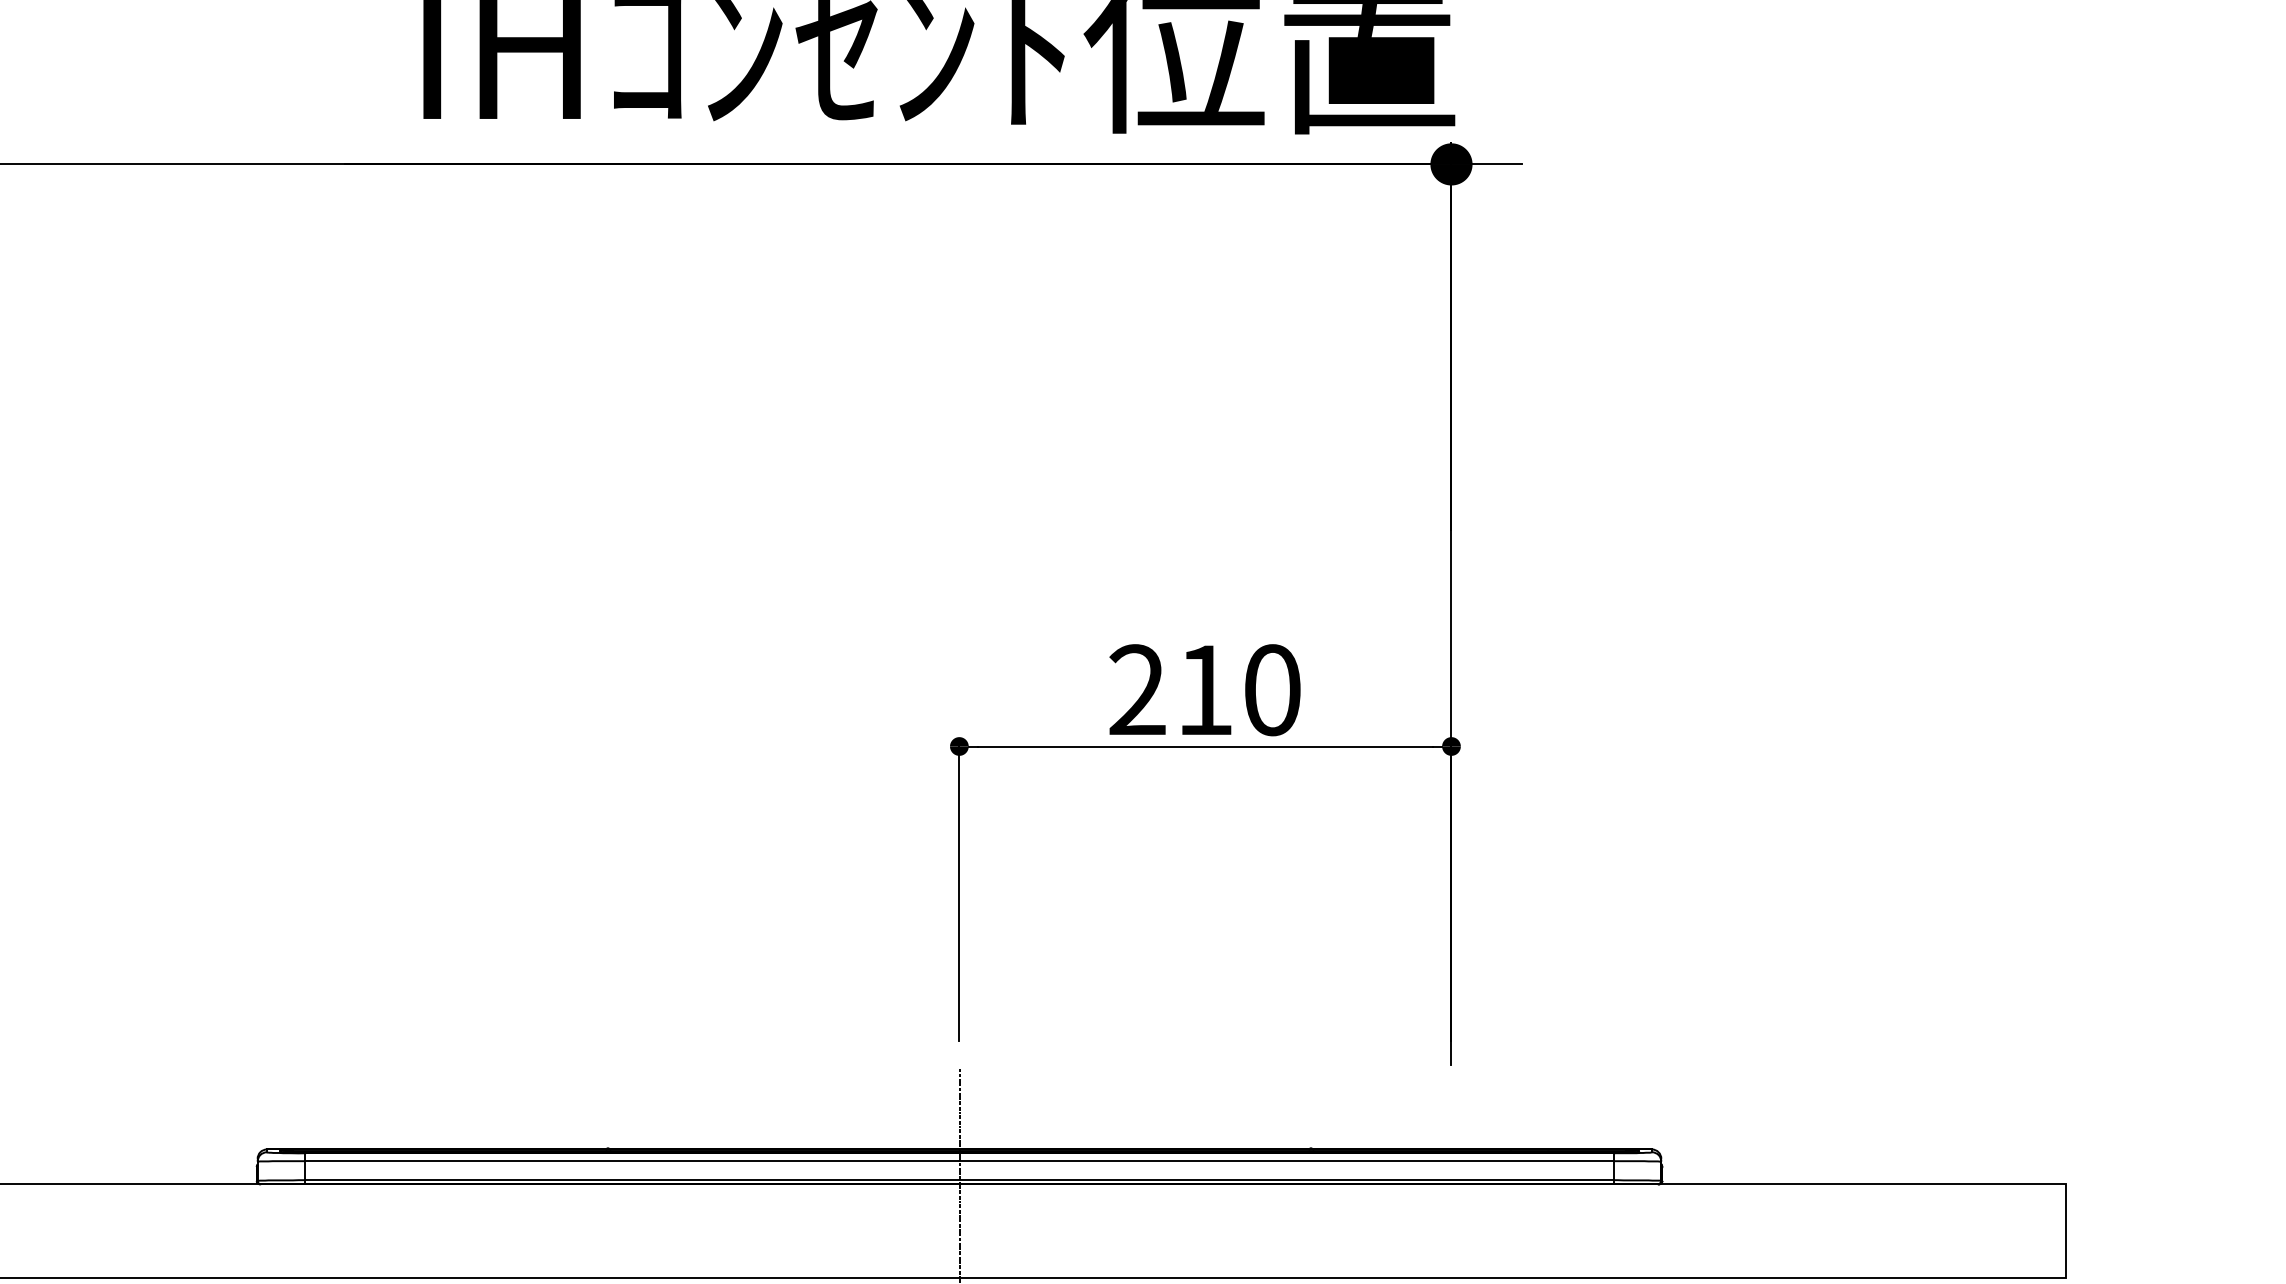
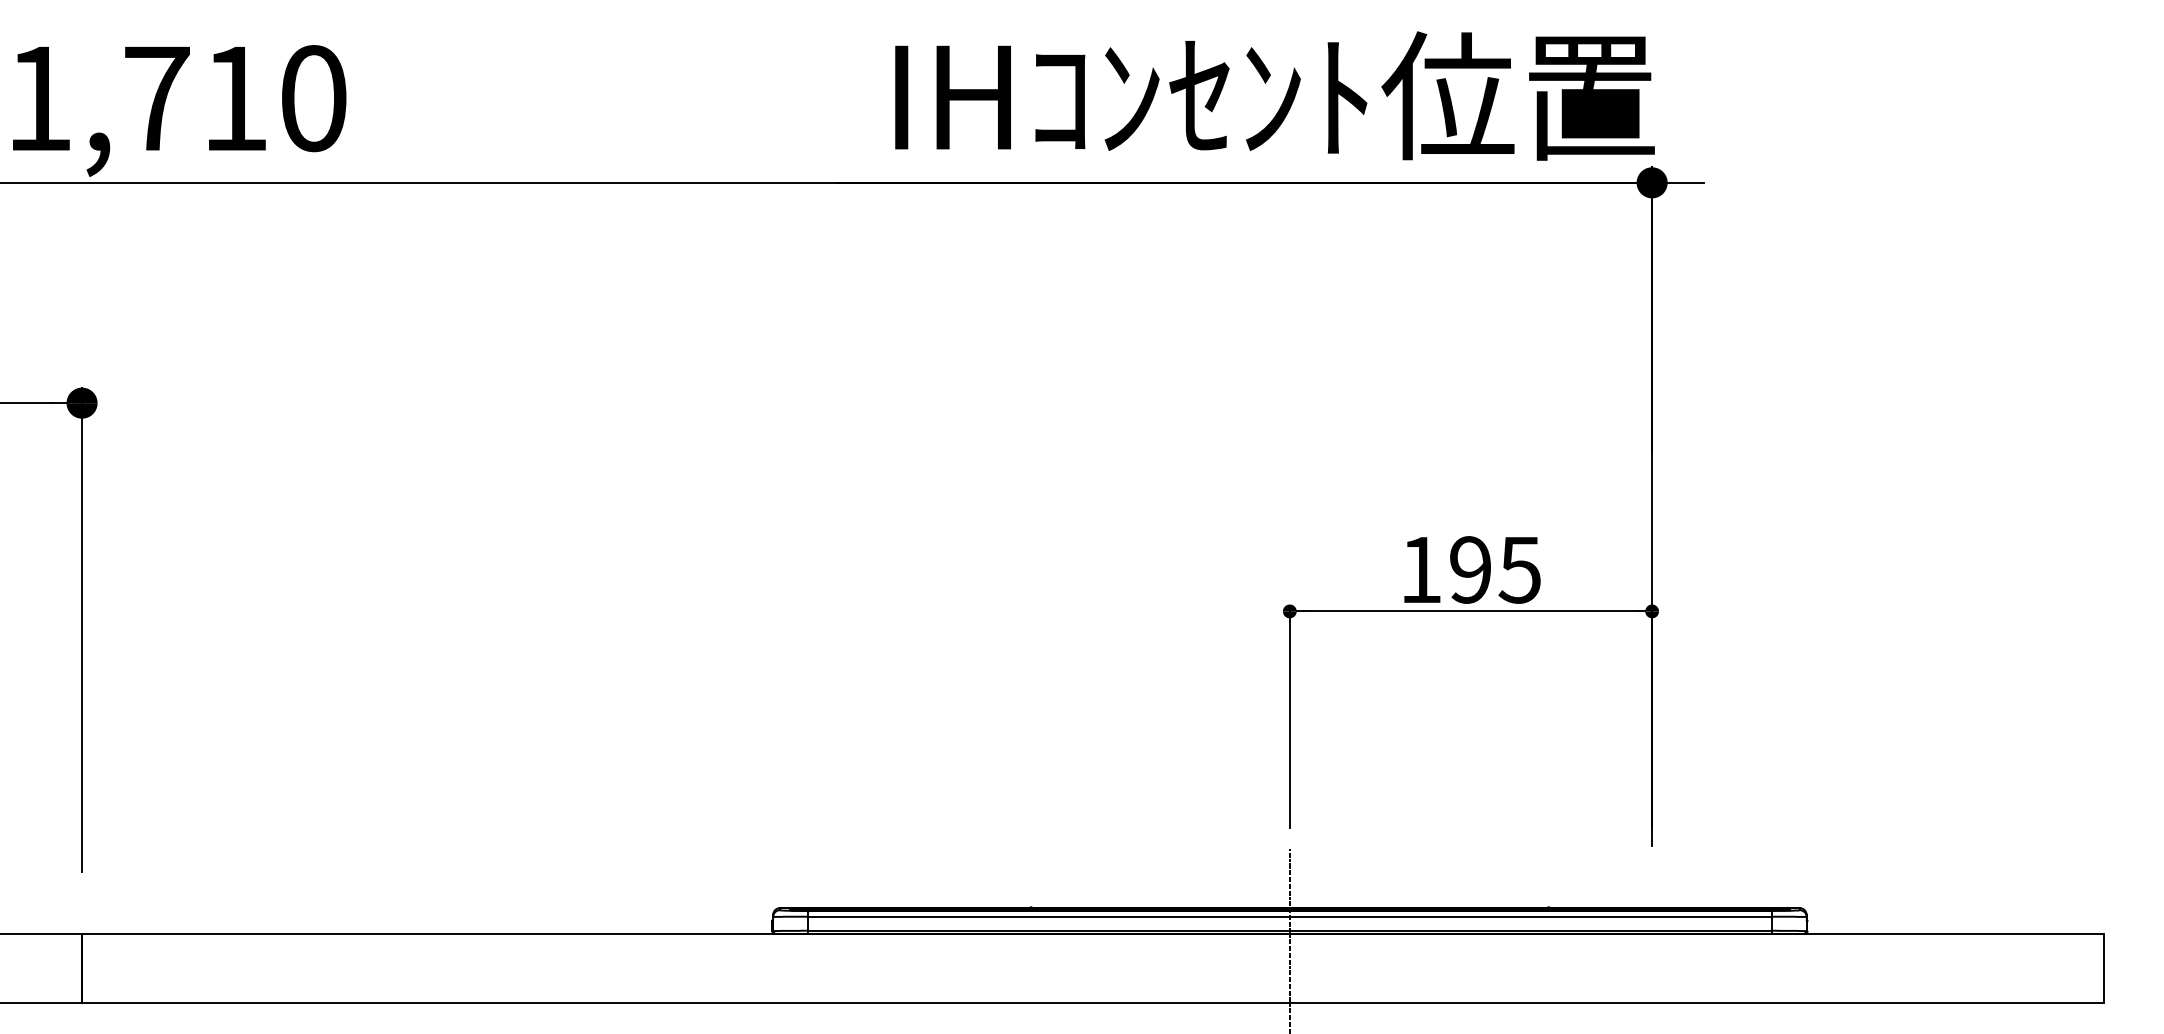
text: (1204, 689) -> (1470, 569), 210 -> 195

